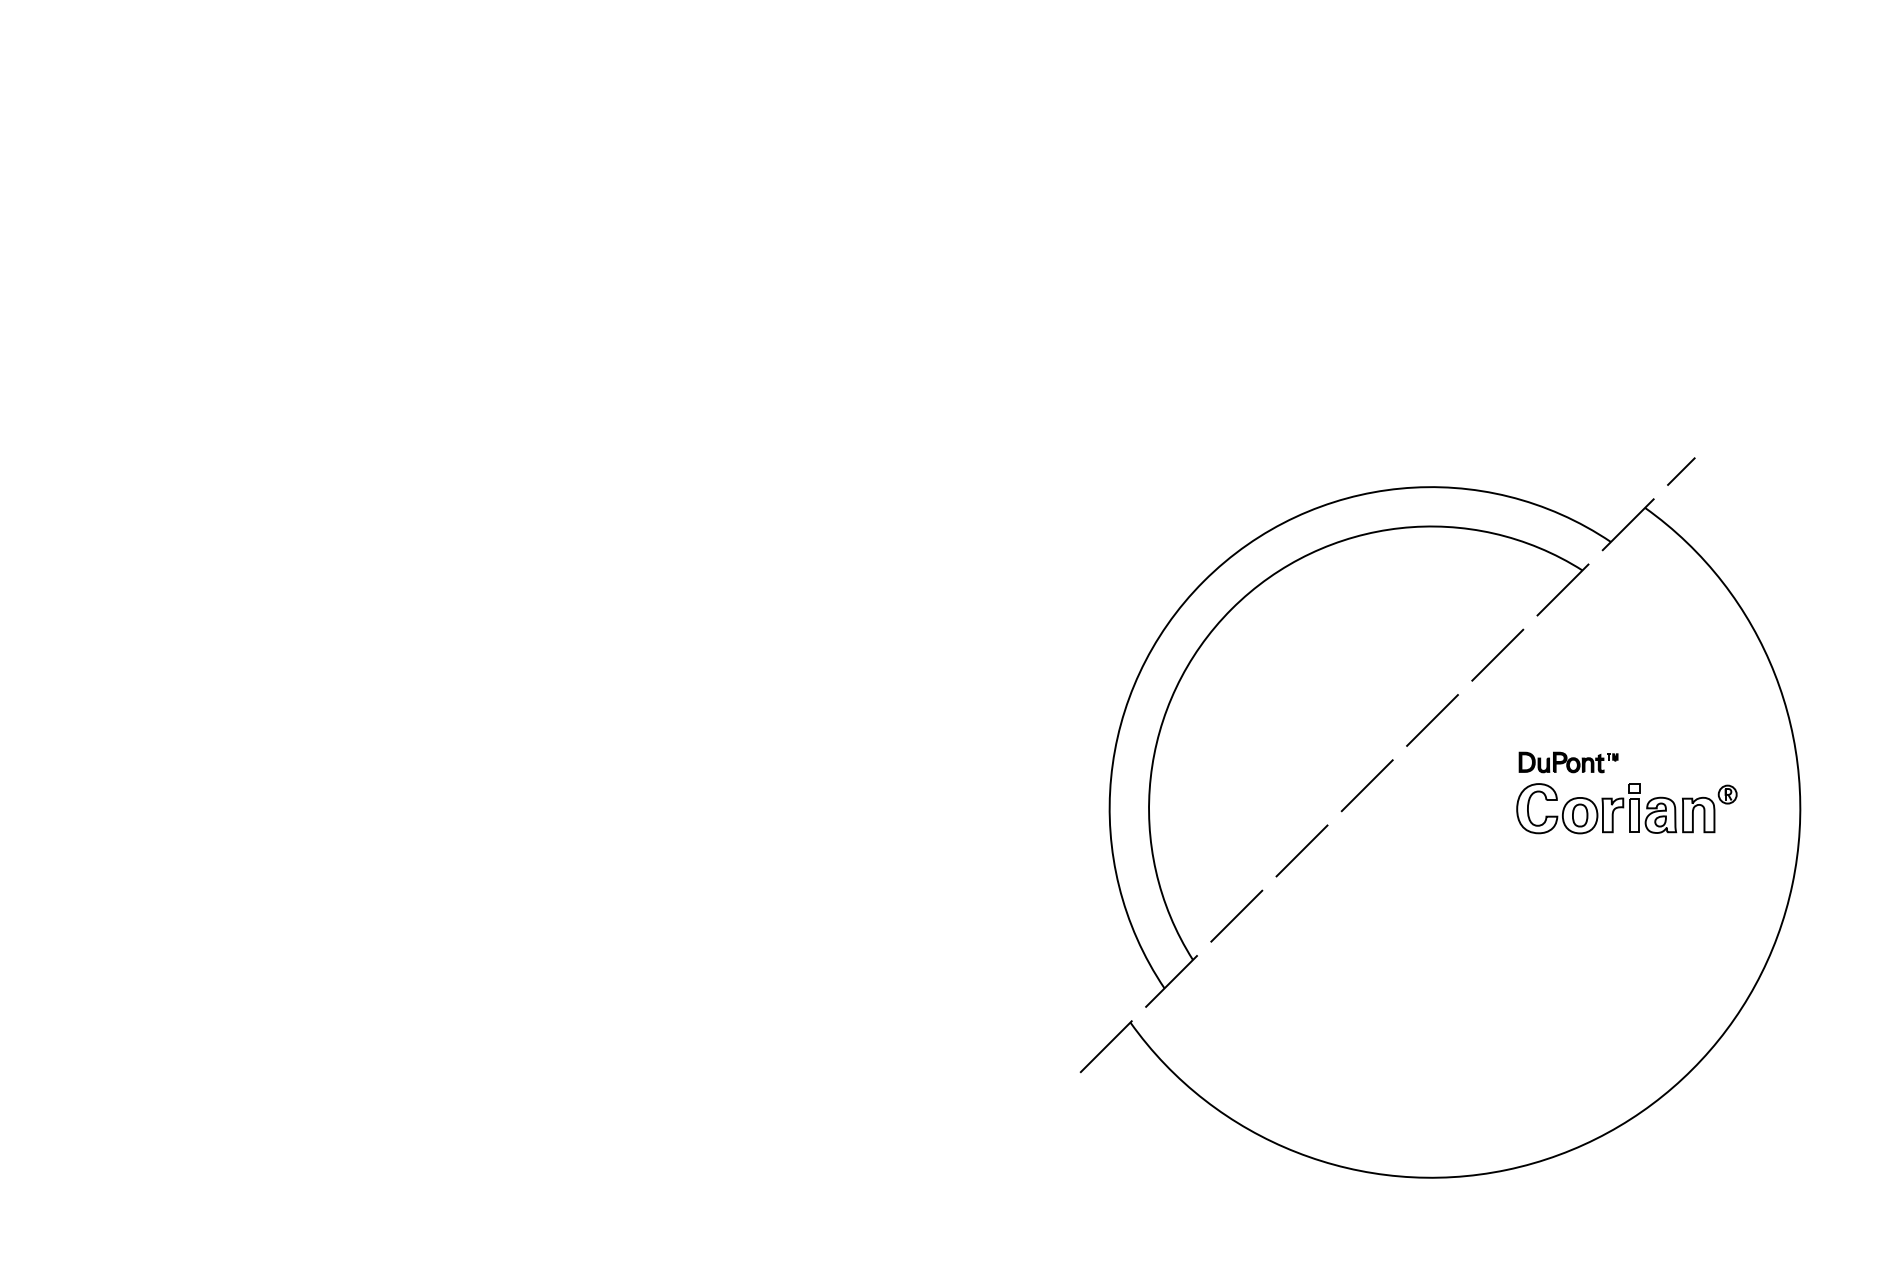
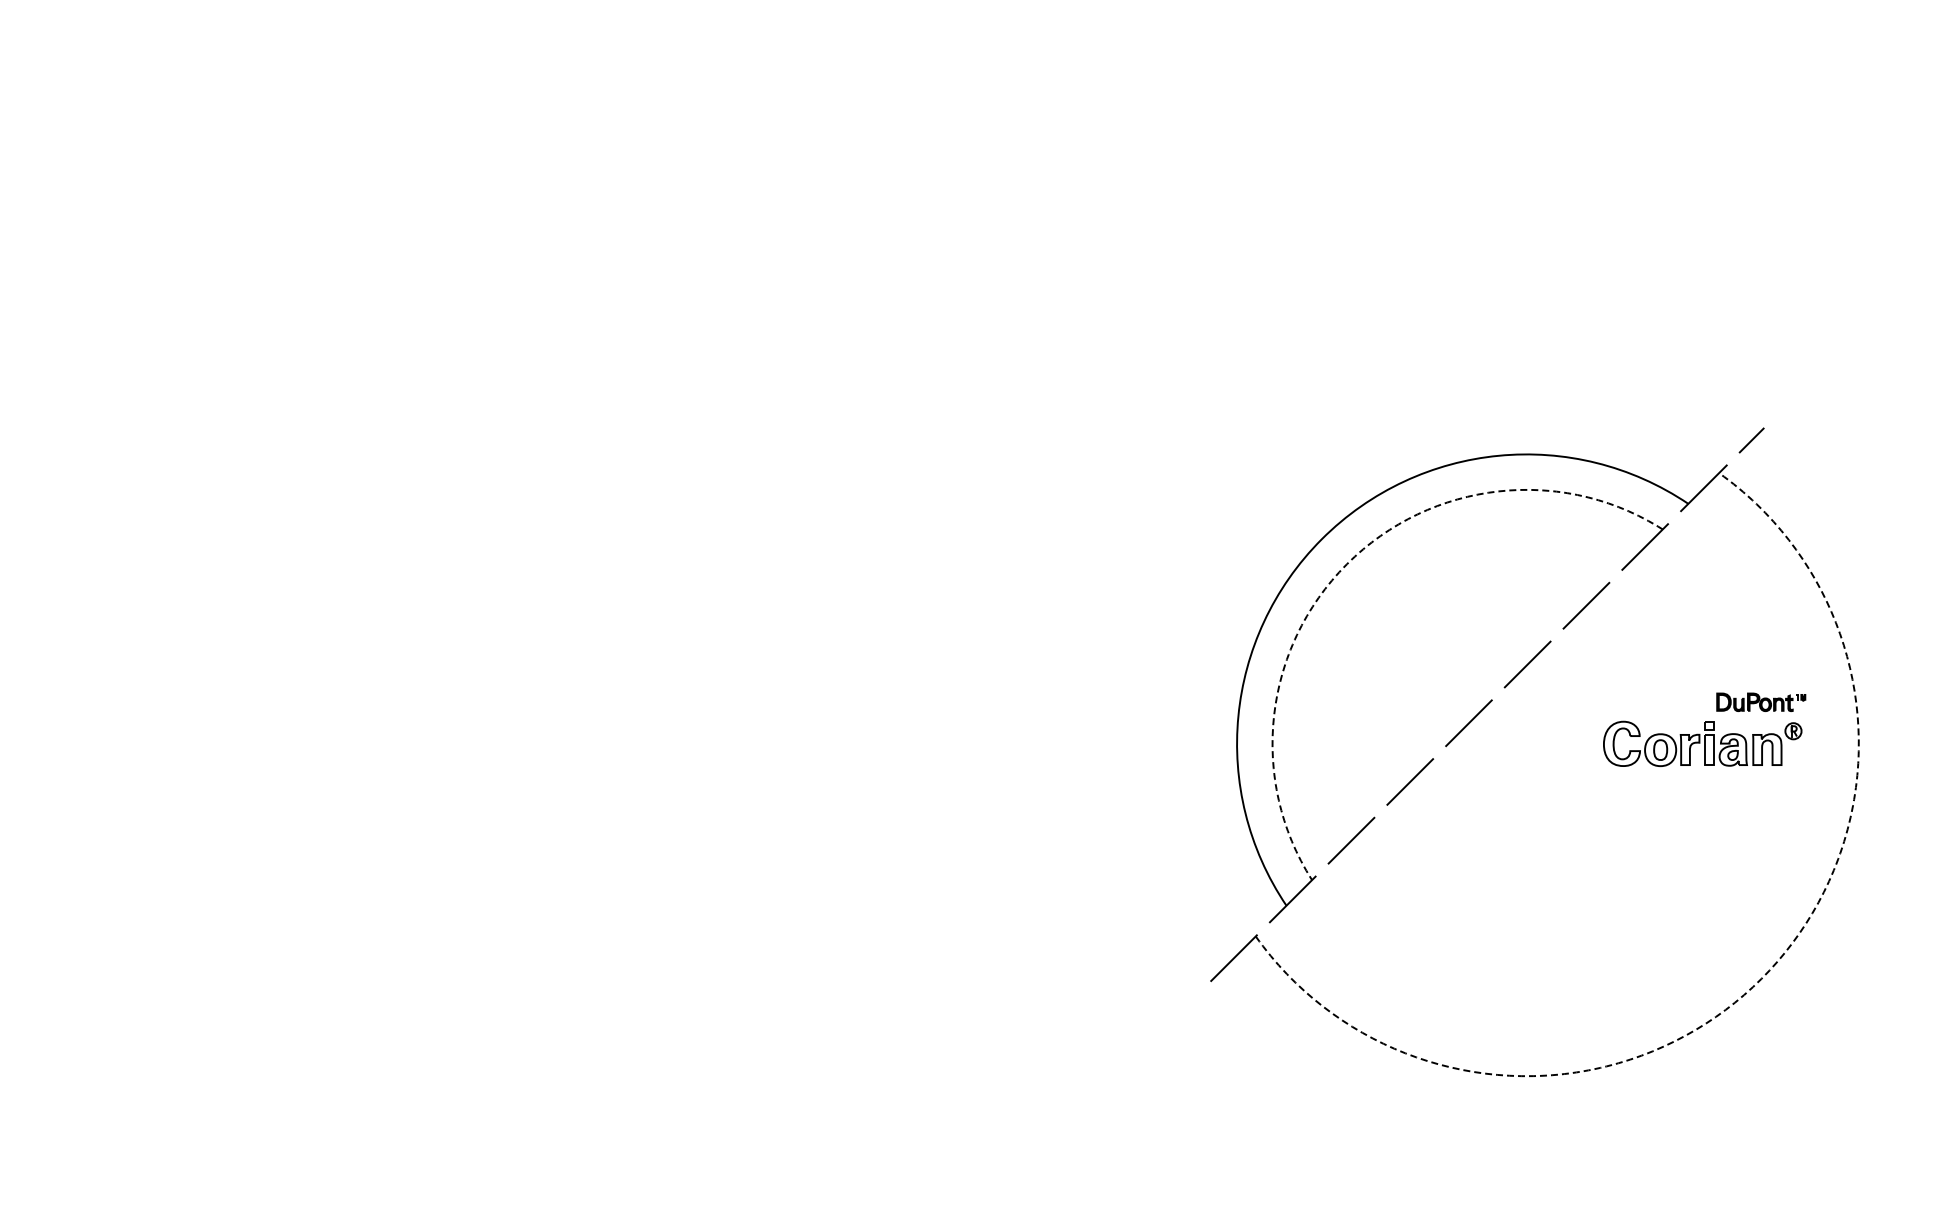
arc: (1231, 609) -> (1346, 564), solid -> dashed
part: (1568, 761) -> (1761, 701), moved
arc: (1692, 1069) -> (1761, 978), solid -> dashed

